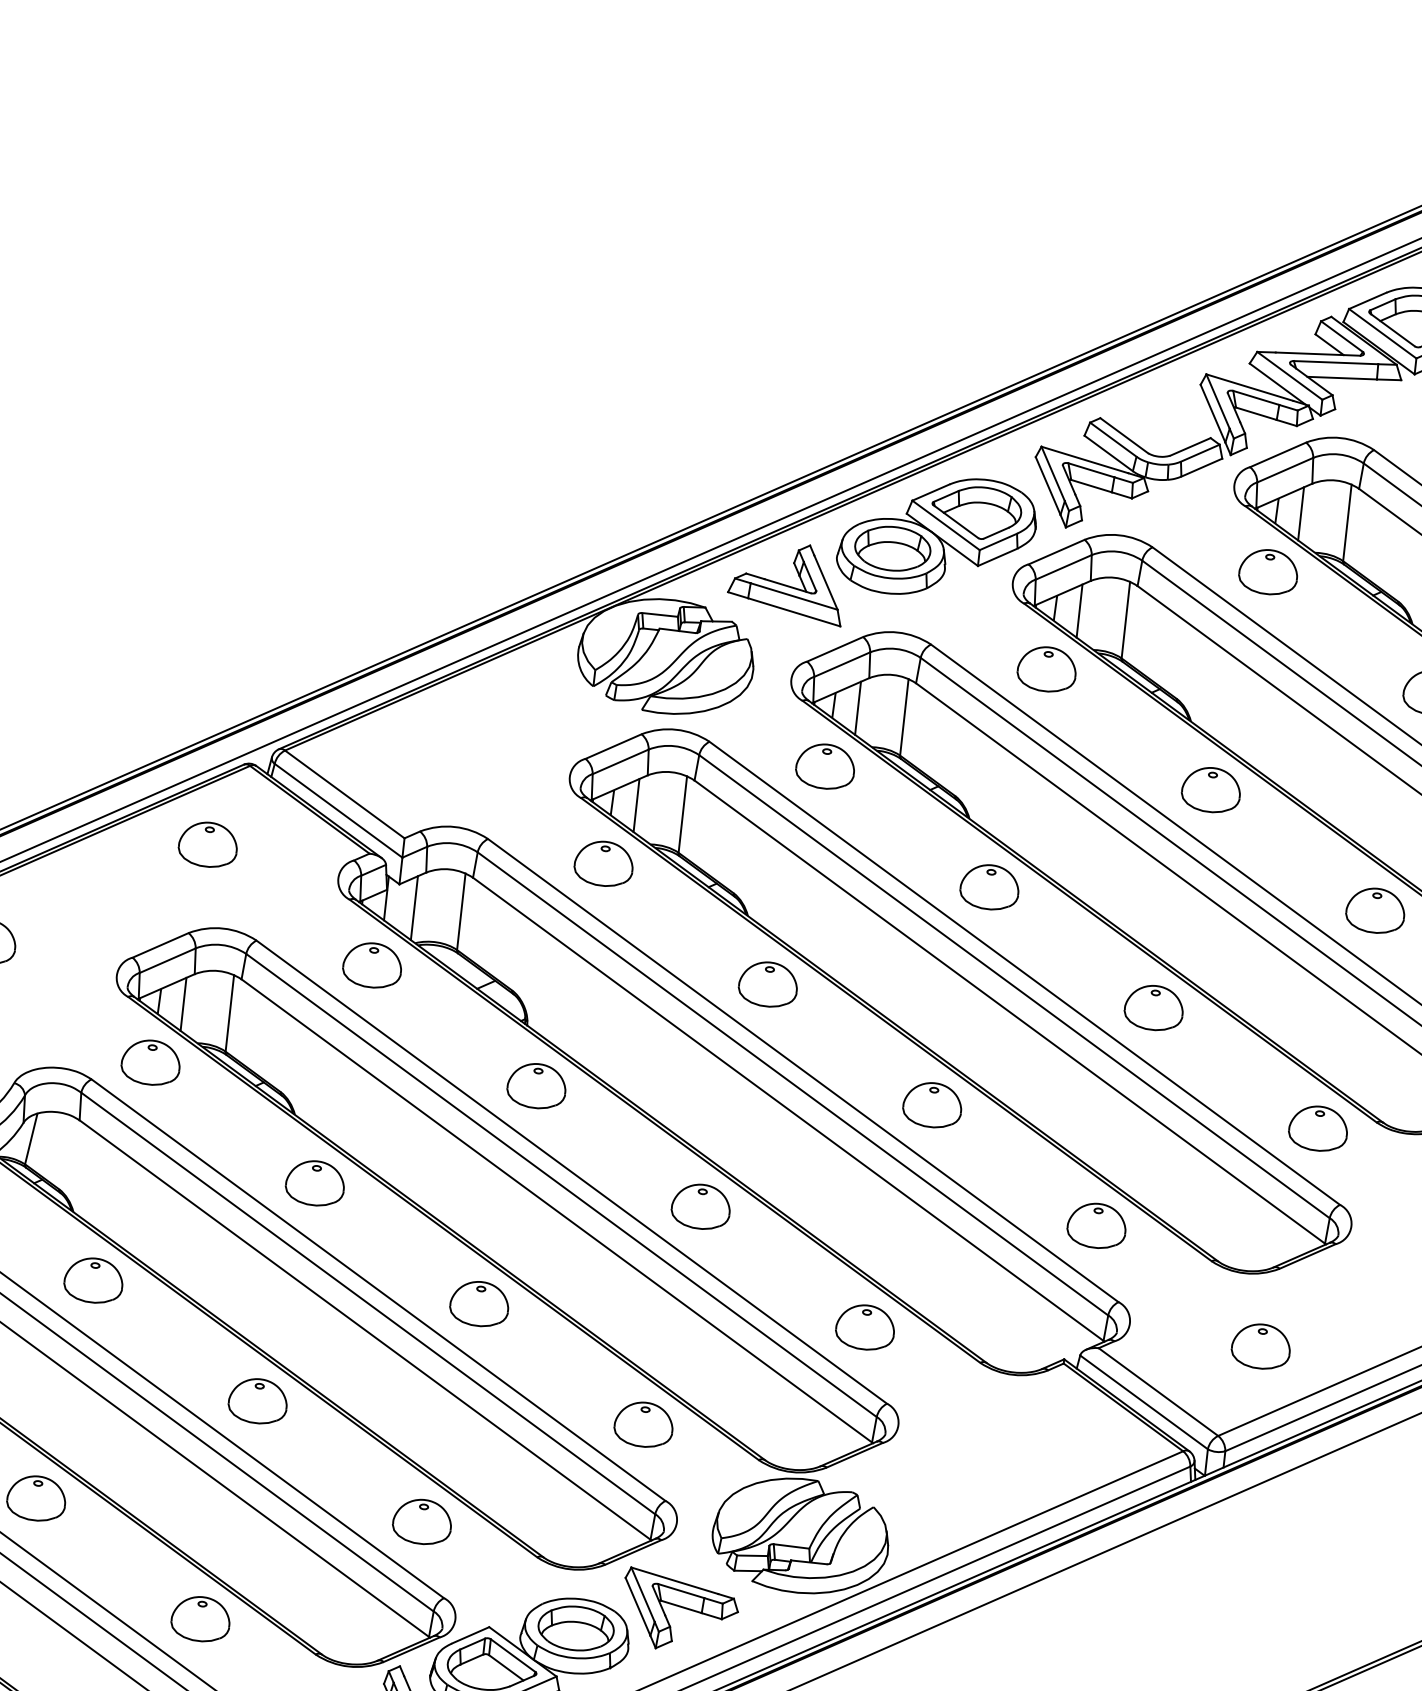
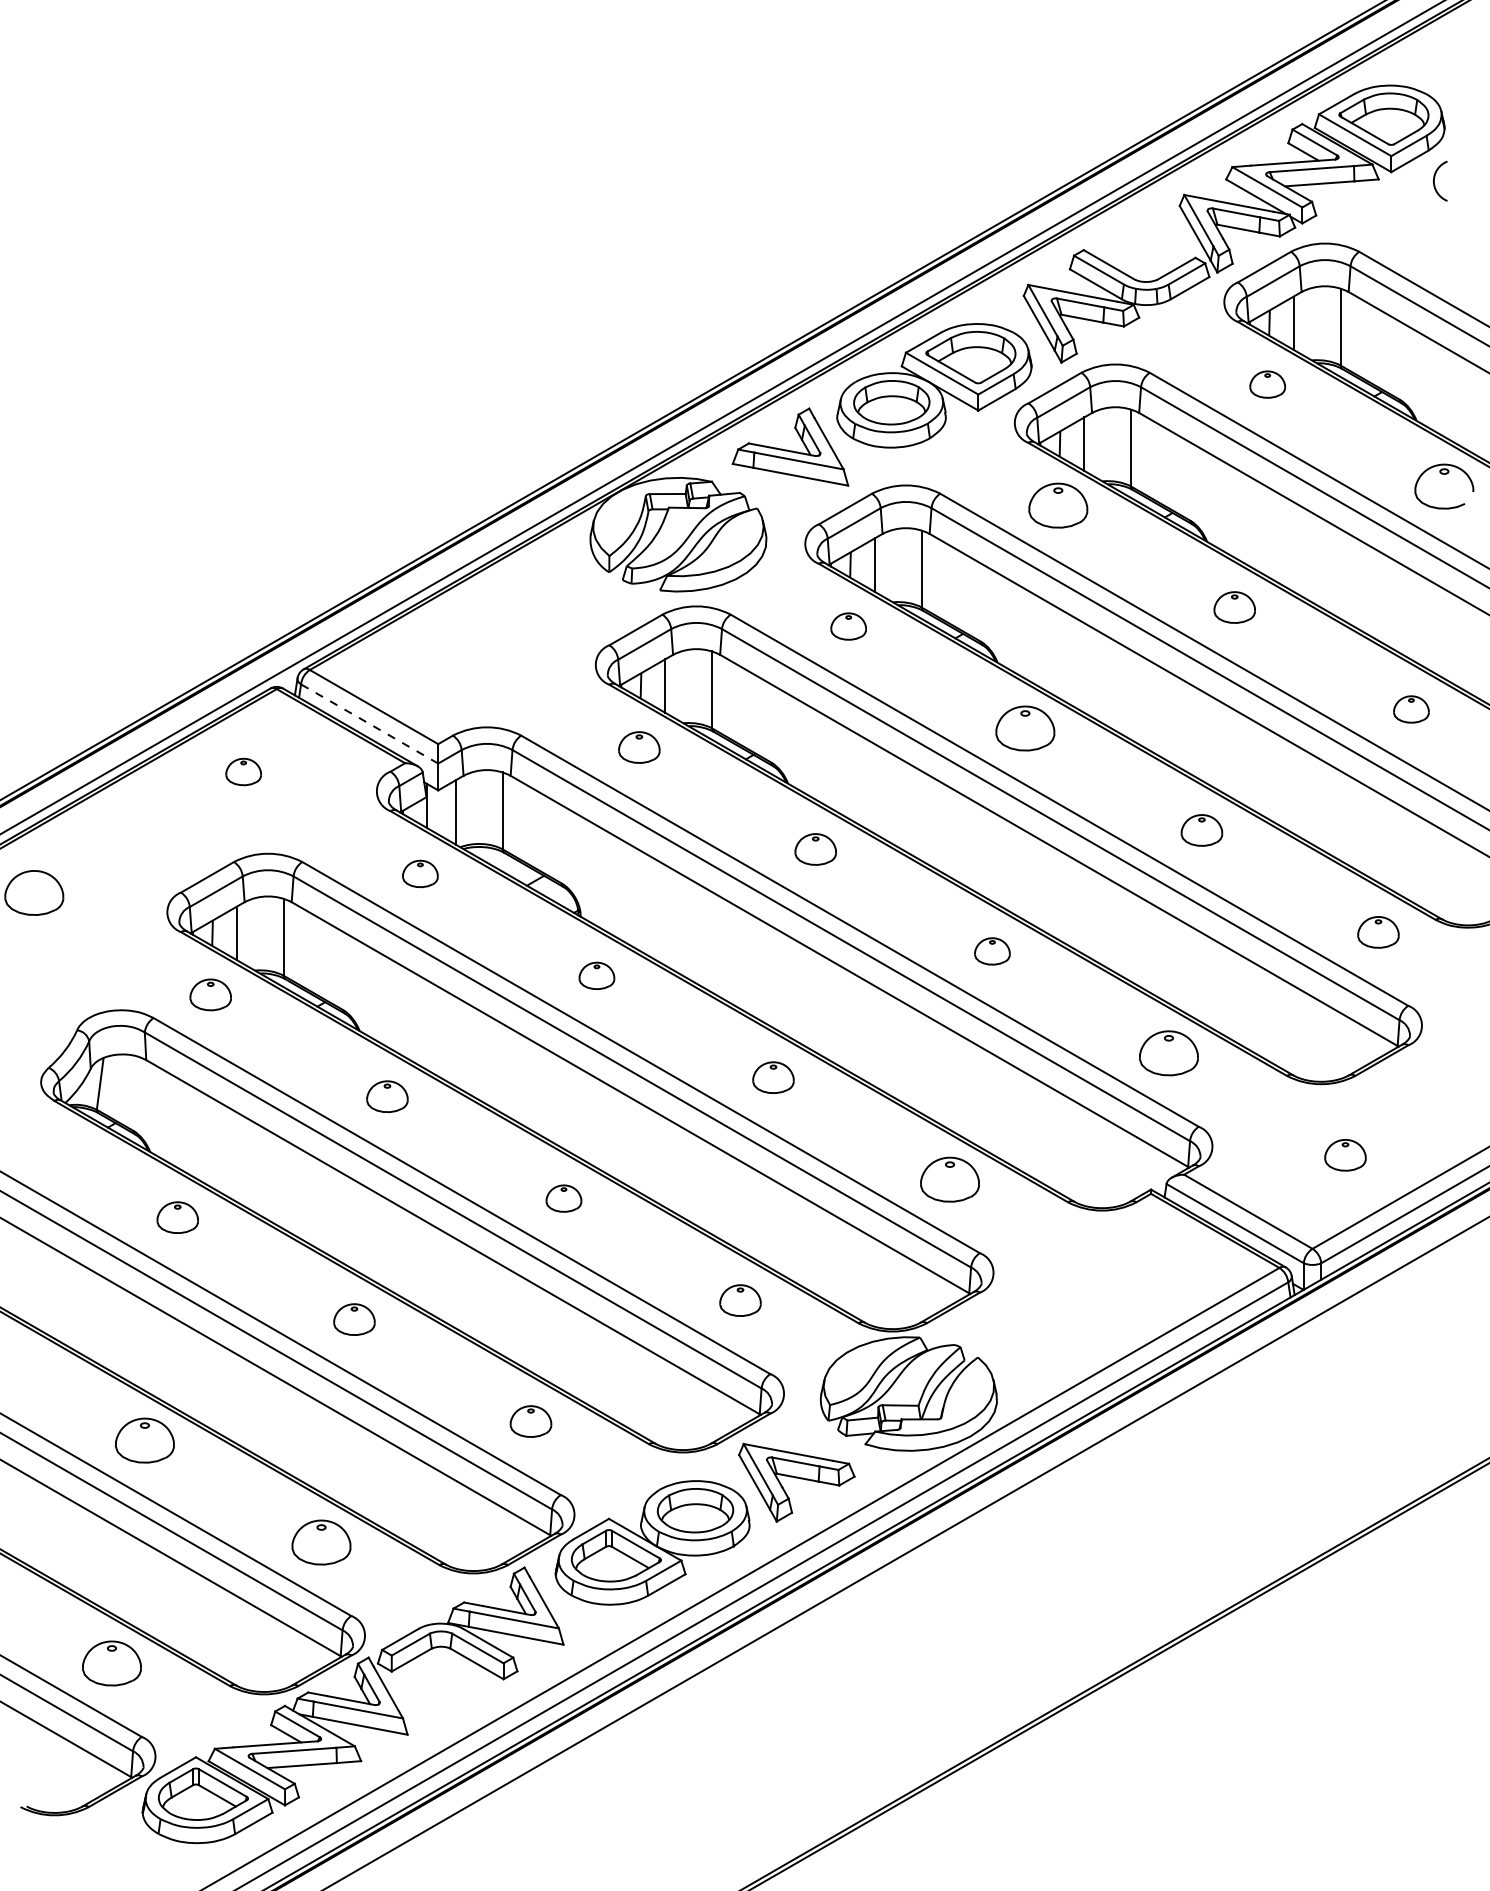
part: (1268, 571) -> (1267, 384), size x0.6
part: (825, 766) -> (848, 626), size x0.6
part: (1210, 789) -> (1234, 607), size x0.7
line: (338, 810) -> (369, 723), solid -> dashed
part: (207, 844) -> (243, 771), size x0.6
part: (604, 863) -> (639, 747), size x0.7
part: (1375, 910) -> (1411, 709), size x0.6
part: (372, 964) -> (420, 873), size x0.6
part: (767, 984) -> (815, 849), size x0.7
part: (1153, 1007) -> (1201, 830), size x0.7
part: (150, 1062) -> (210, 994), size x0.7
part: (536, 1085) -> (596, 975), size x0.6
part: (932, 1105) -> (992, 951), size x0.6
part: (1318, 1128) -> (1378, 932), size x0.7
part: (315, 1183) -> (387, 1096), size x0.7
part: (701, 1206) -> (773, 1077), size x0.7
part: (93, 1280) -> (177, 1217), size x0.7
part: (479, 1303) -> (563, 1198), size x0.6
part: (1261, 1346) -> (1345, 1155), size x0.7
part: (258, 1401) -> (354, 1319), size x0.7
part: (643, 1424) -> (740, 1300), size x0.7
part: (421, 1521) -> (530, 1421), size x0.7

